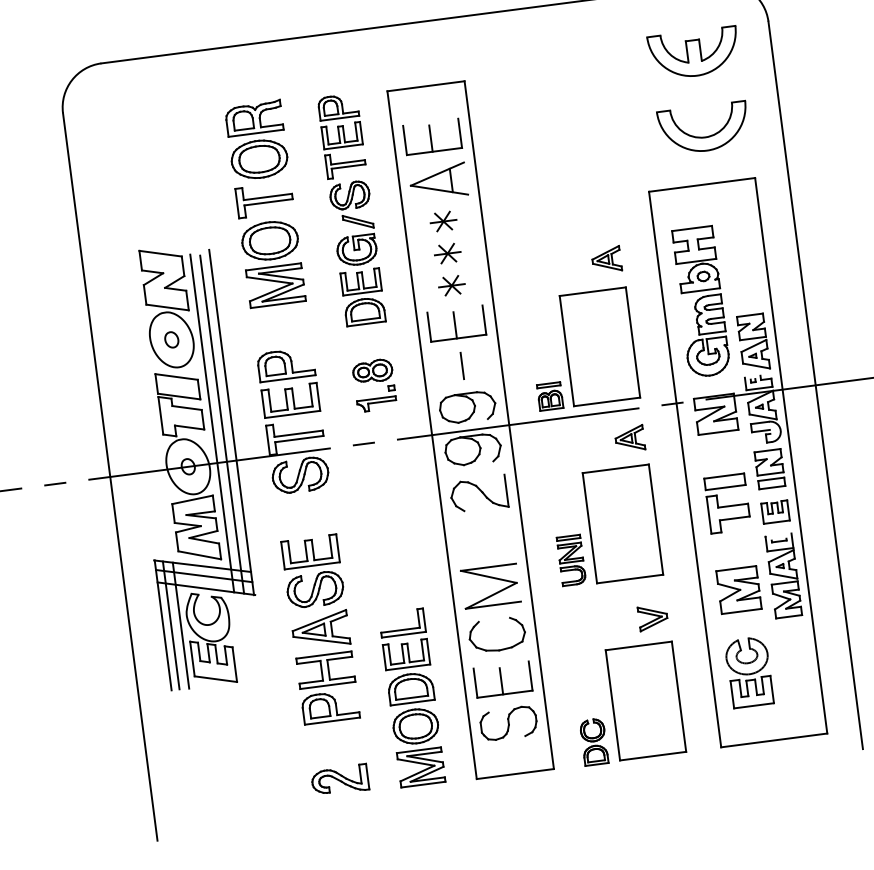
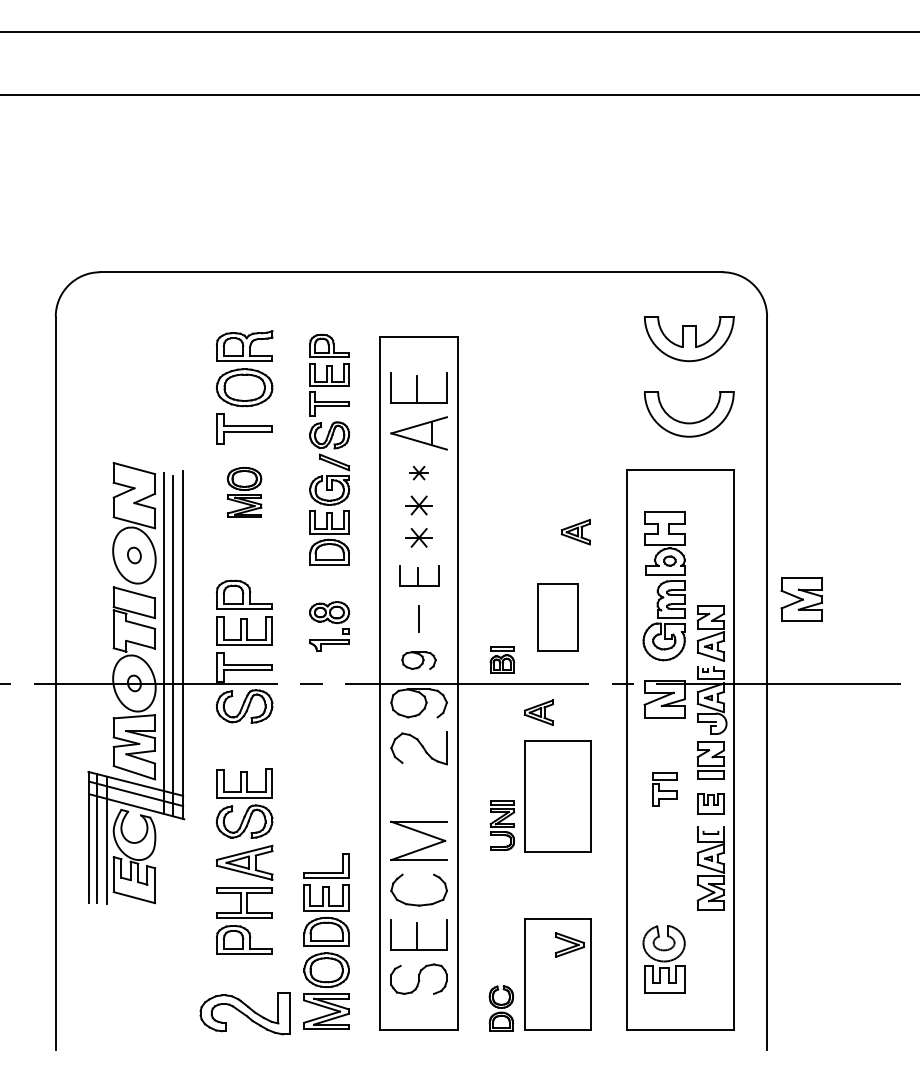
part: (442, 220) -> (418, 472), size x0.7
part: (272, 263) -> (244, 492), size x0.6
part: (456, 323) -> (418, 575), size x0.7
part: (599, 346) -> (557, 617), size x0.6
part: (467, 407) -> (418, 660), size x0.6
part: (629, 438) -> (538, 712), moved
part: (727, 503) -> (664, 789), size x0.6
part: (738, 589) -> (801, 599), moved
part: (652, 617) -> (569, 944), moved
part: (338, 780) -> (243, 1013), size x1.6

